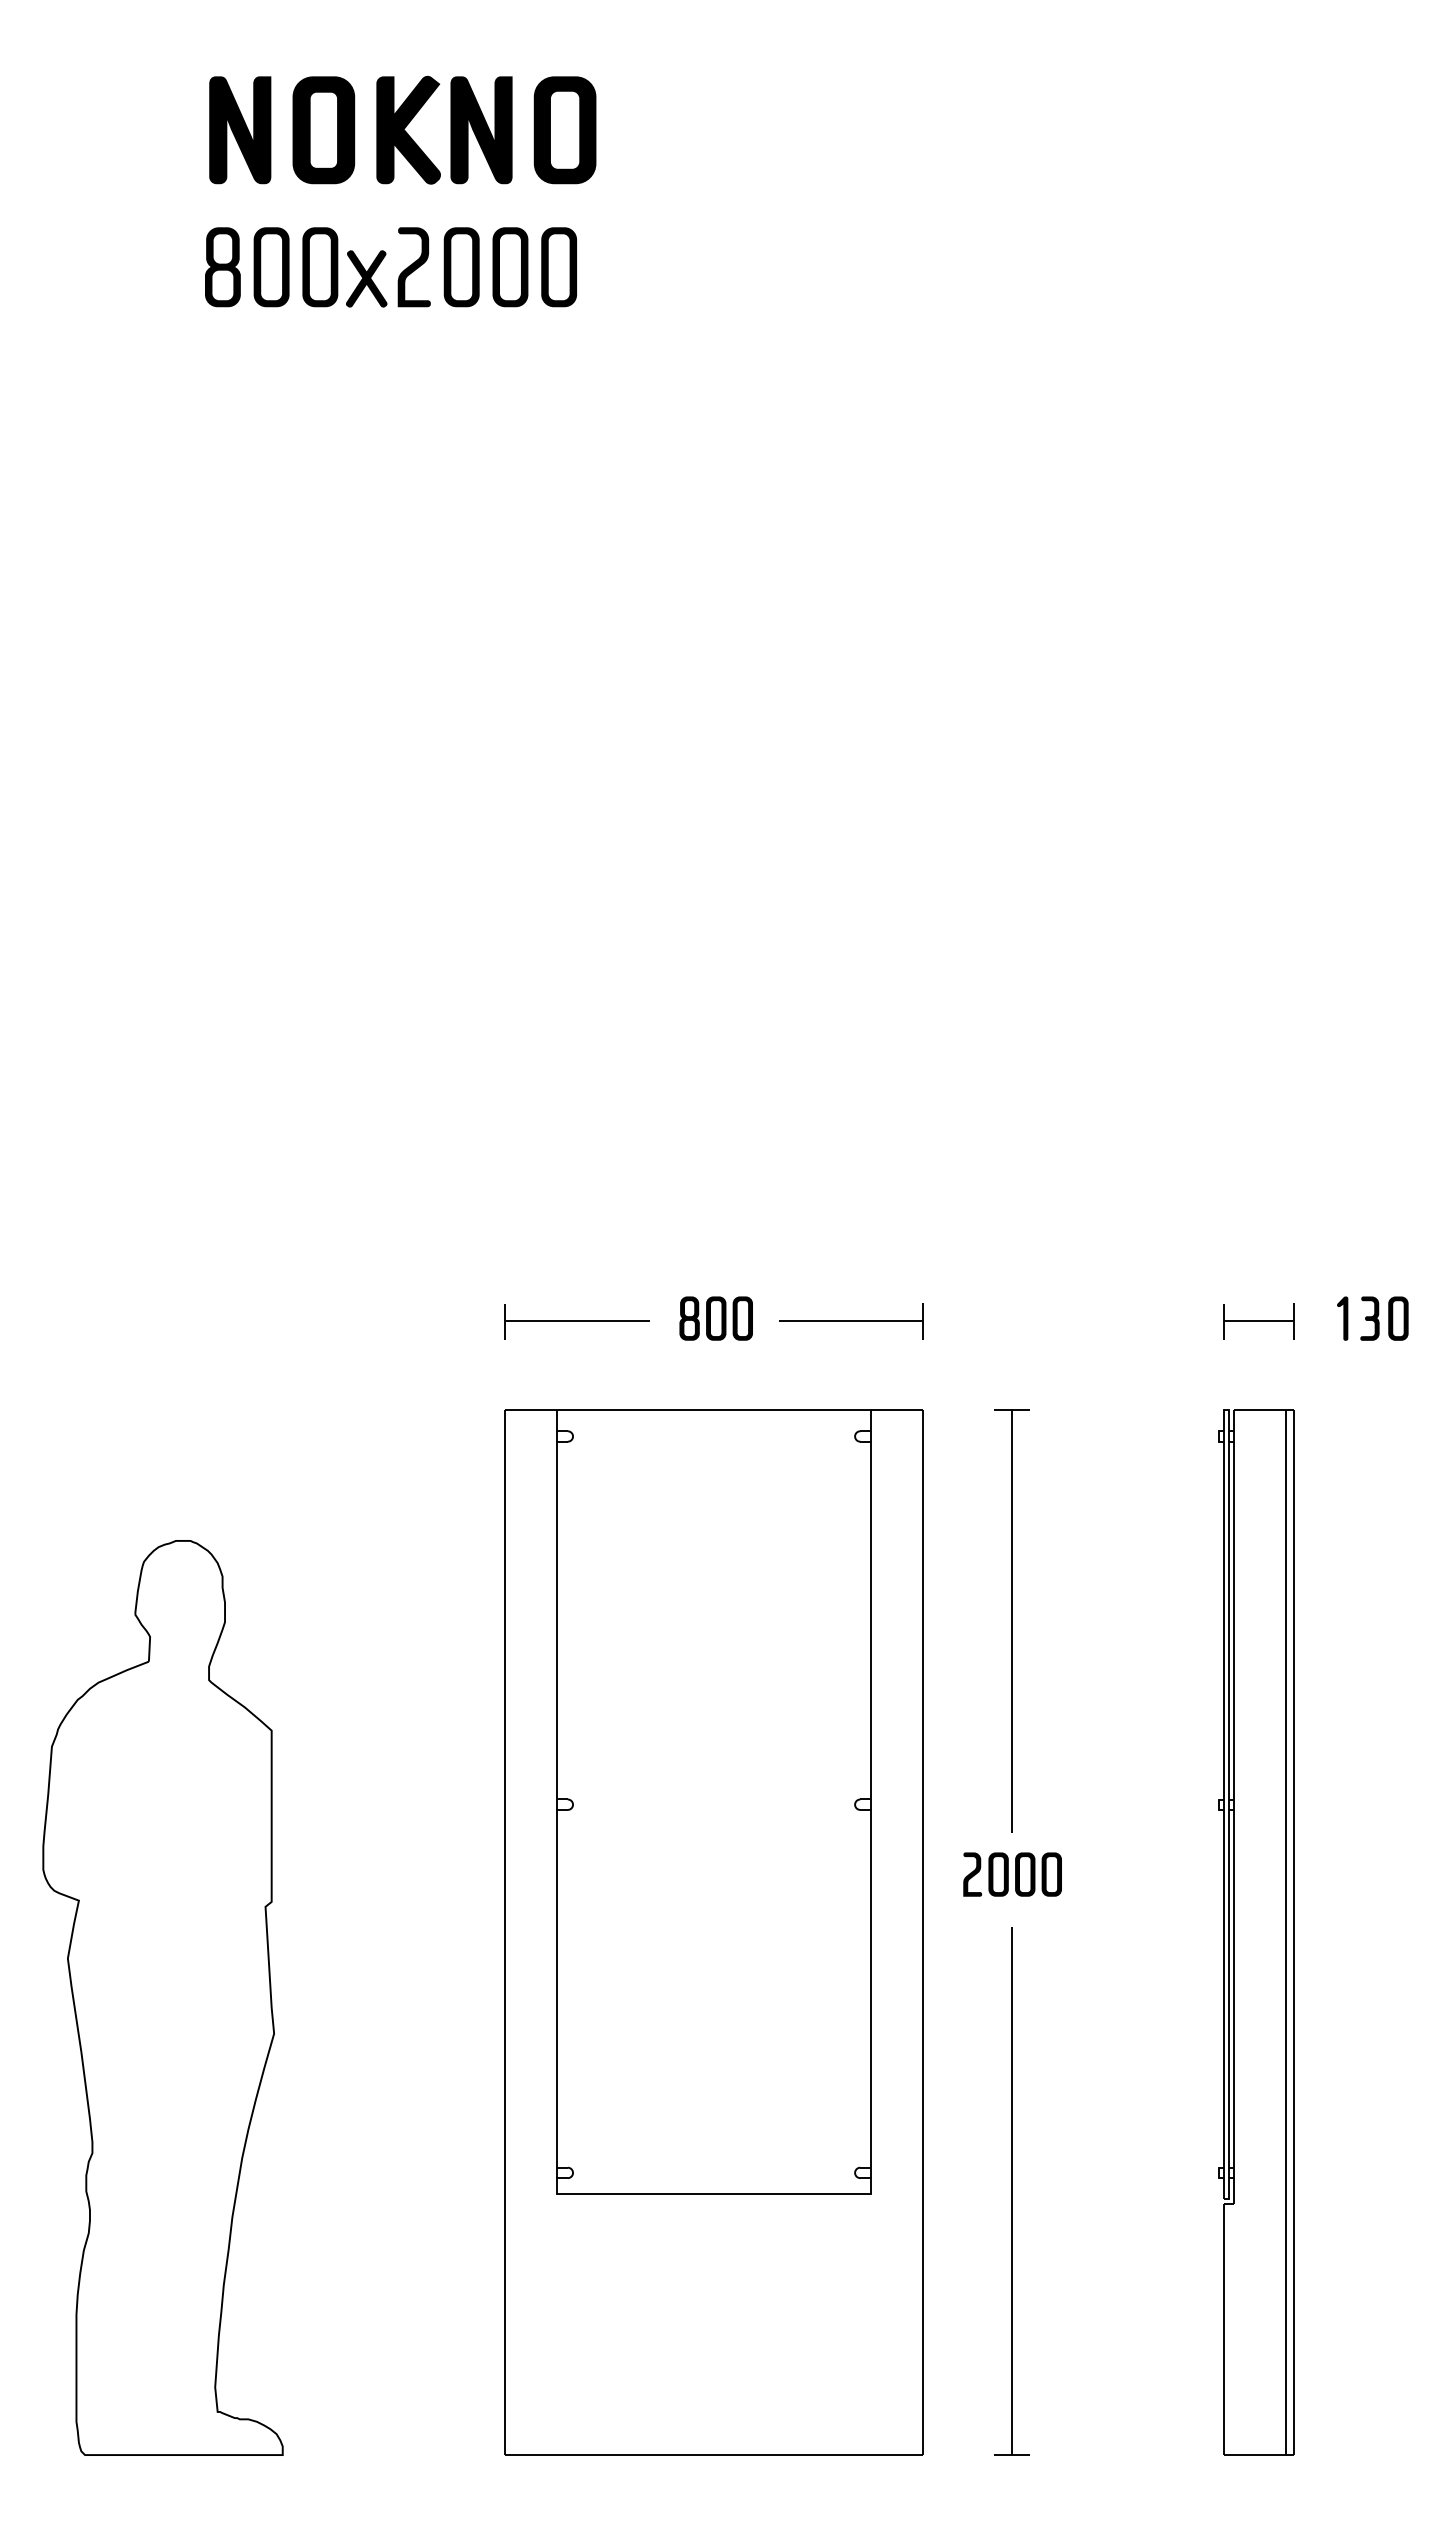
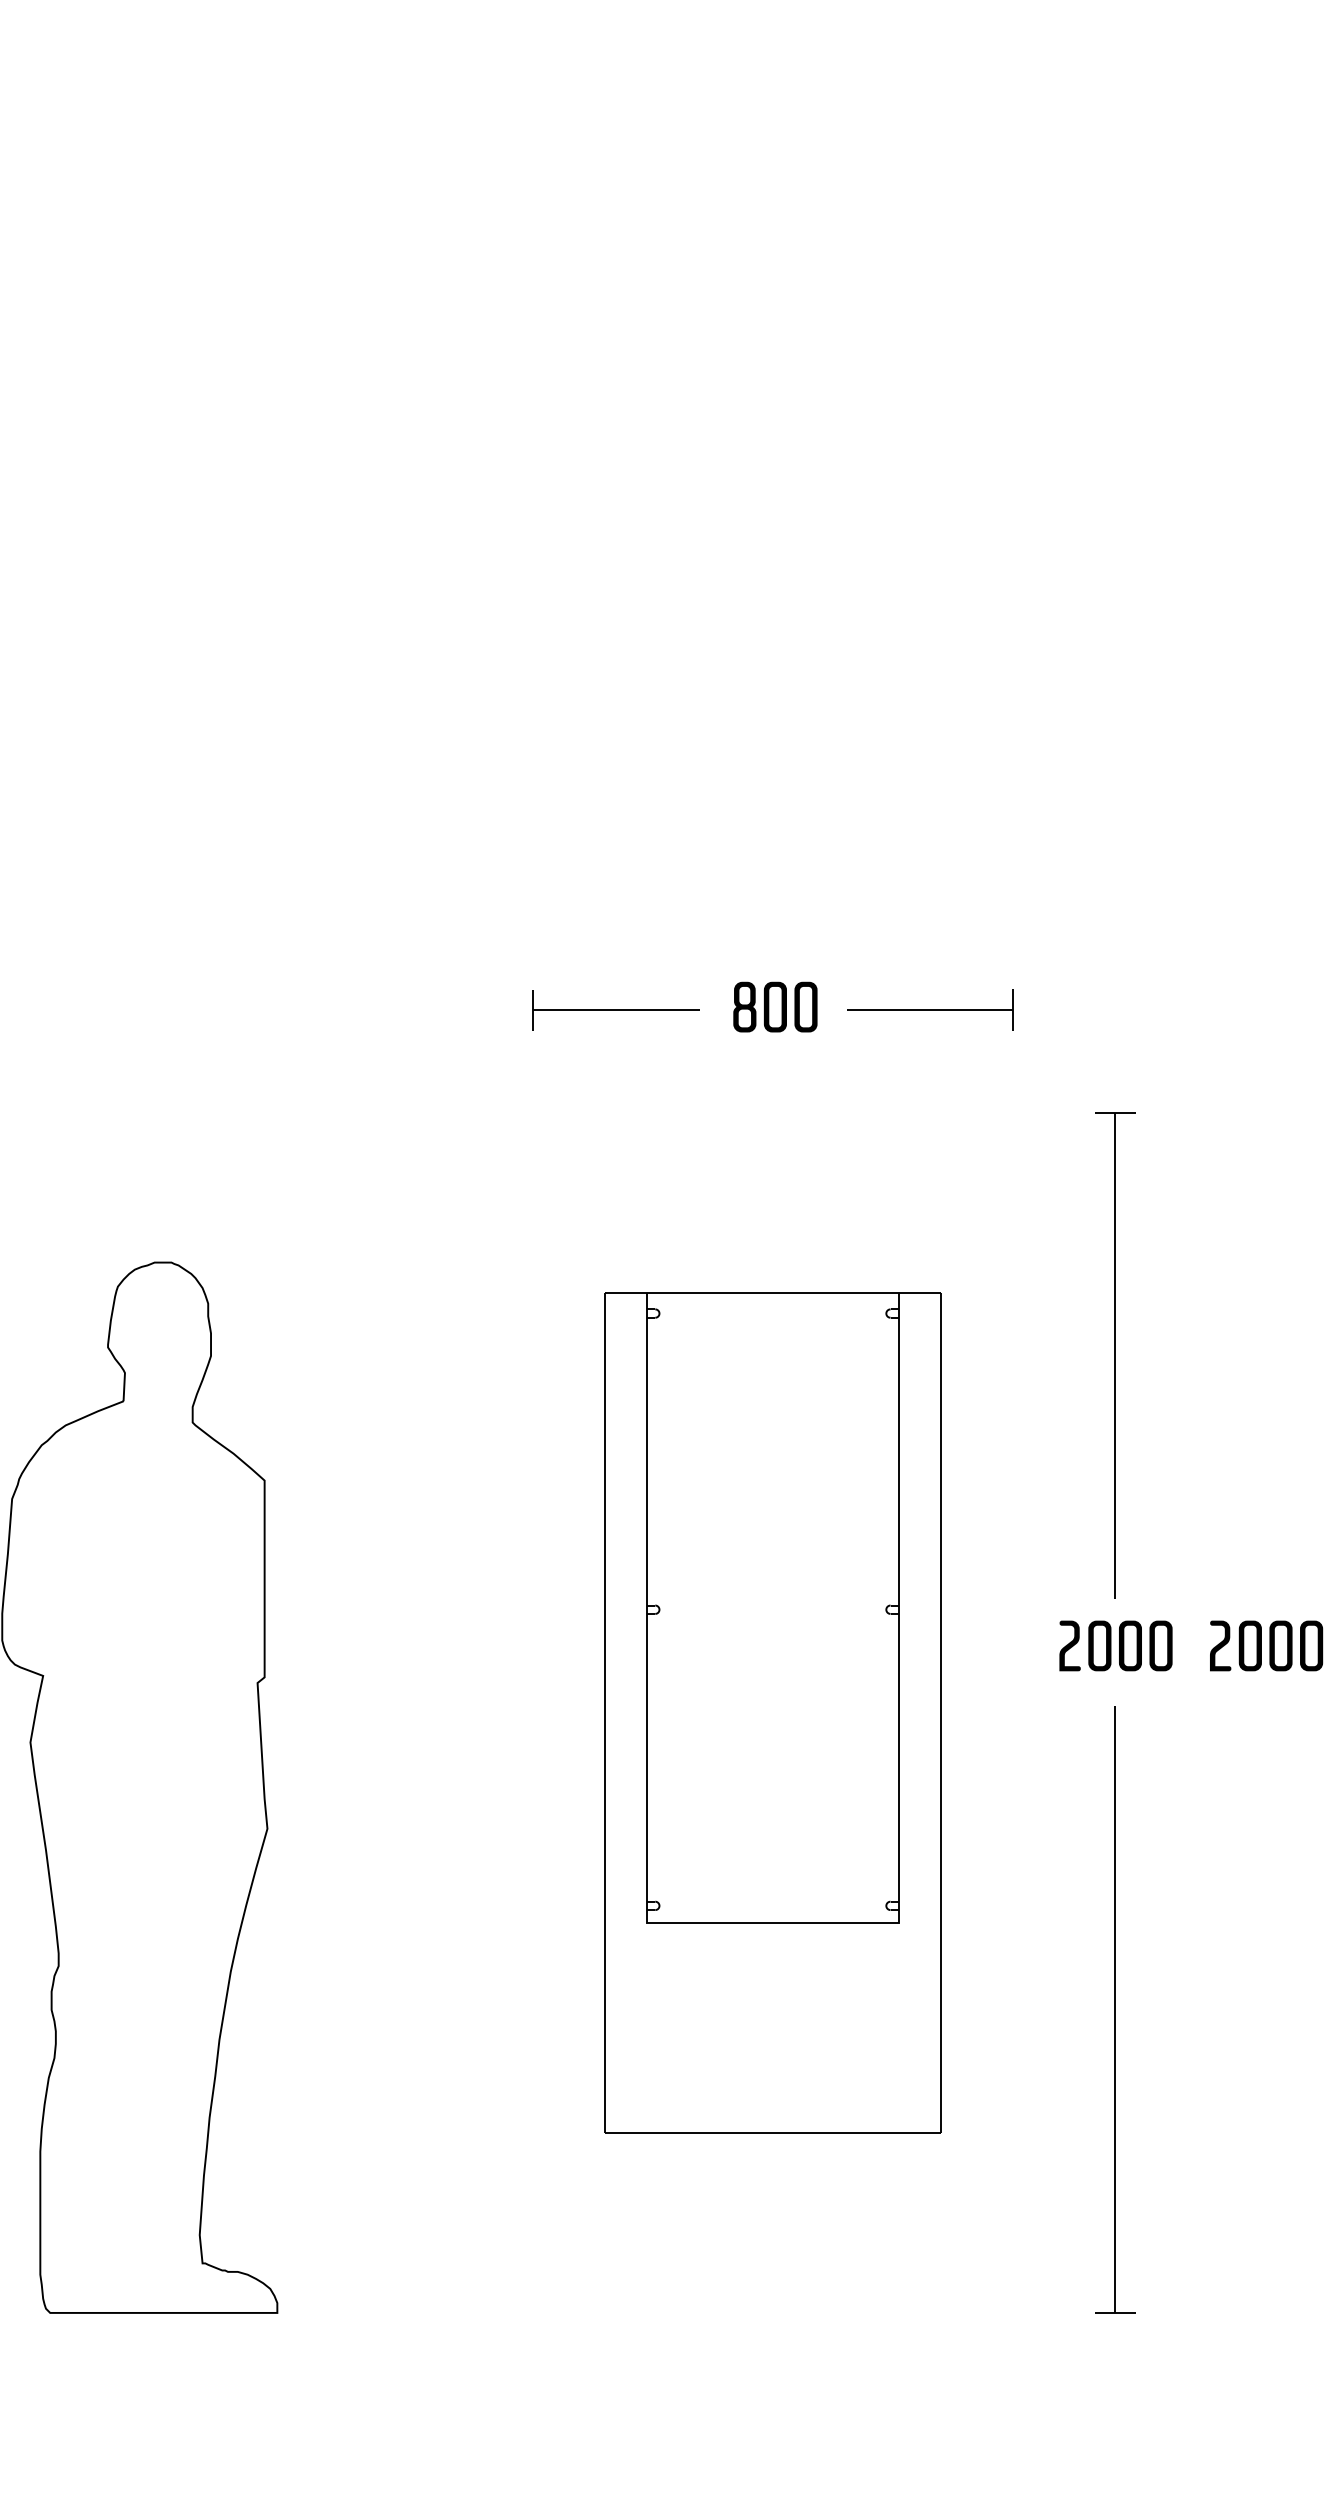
part: (1143, 1874) -> (1266, 1645), added
part: (713, 1932) -> (772, 1712), size x0.7

